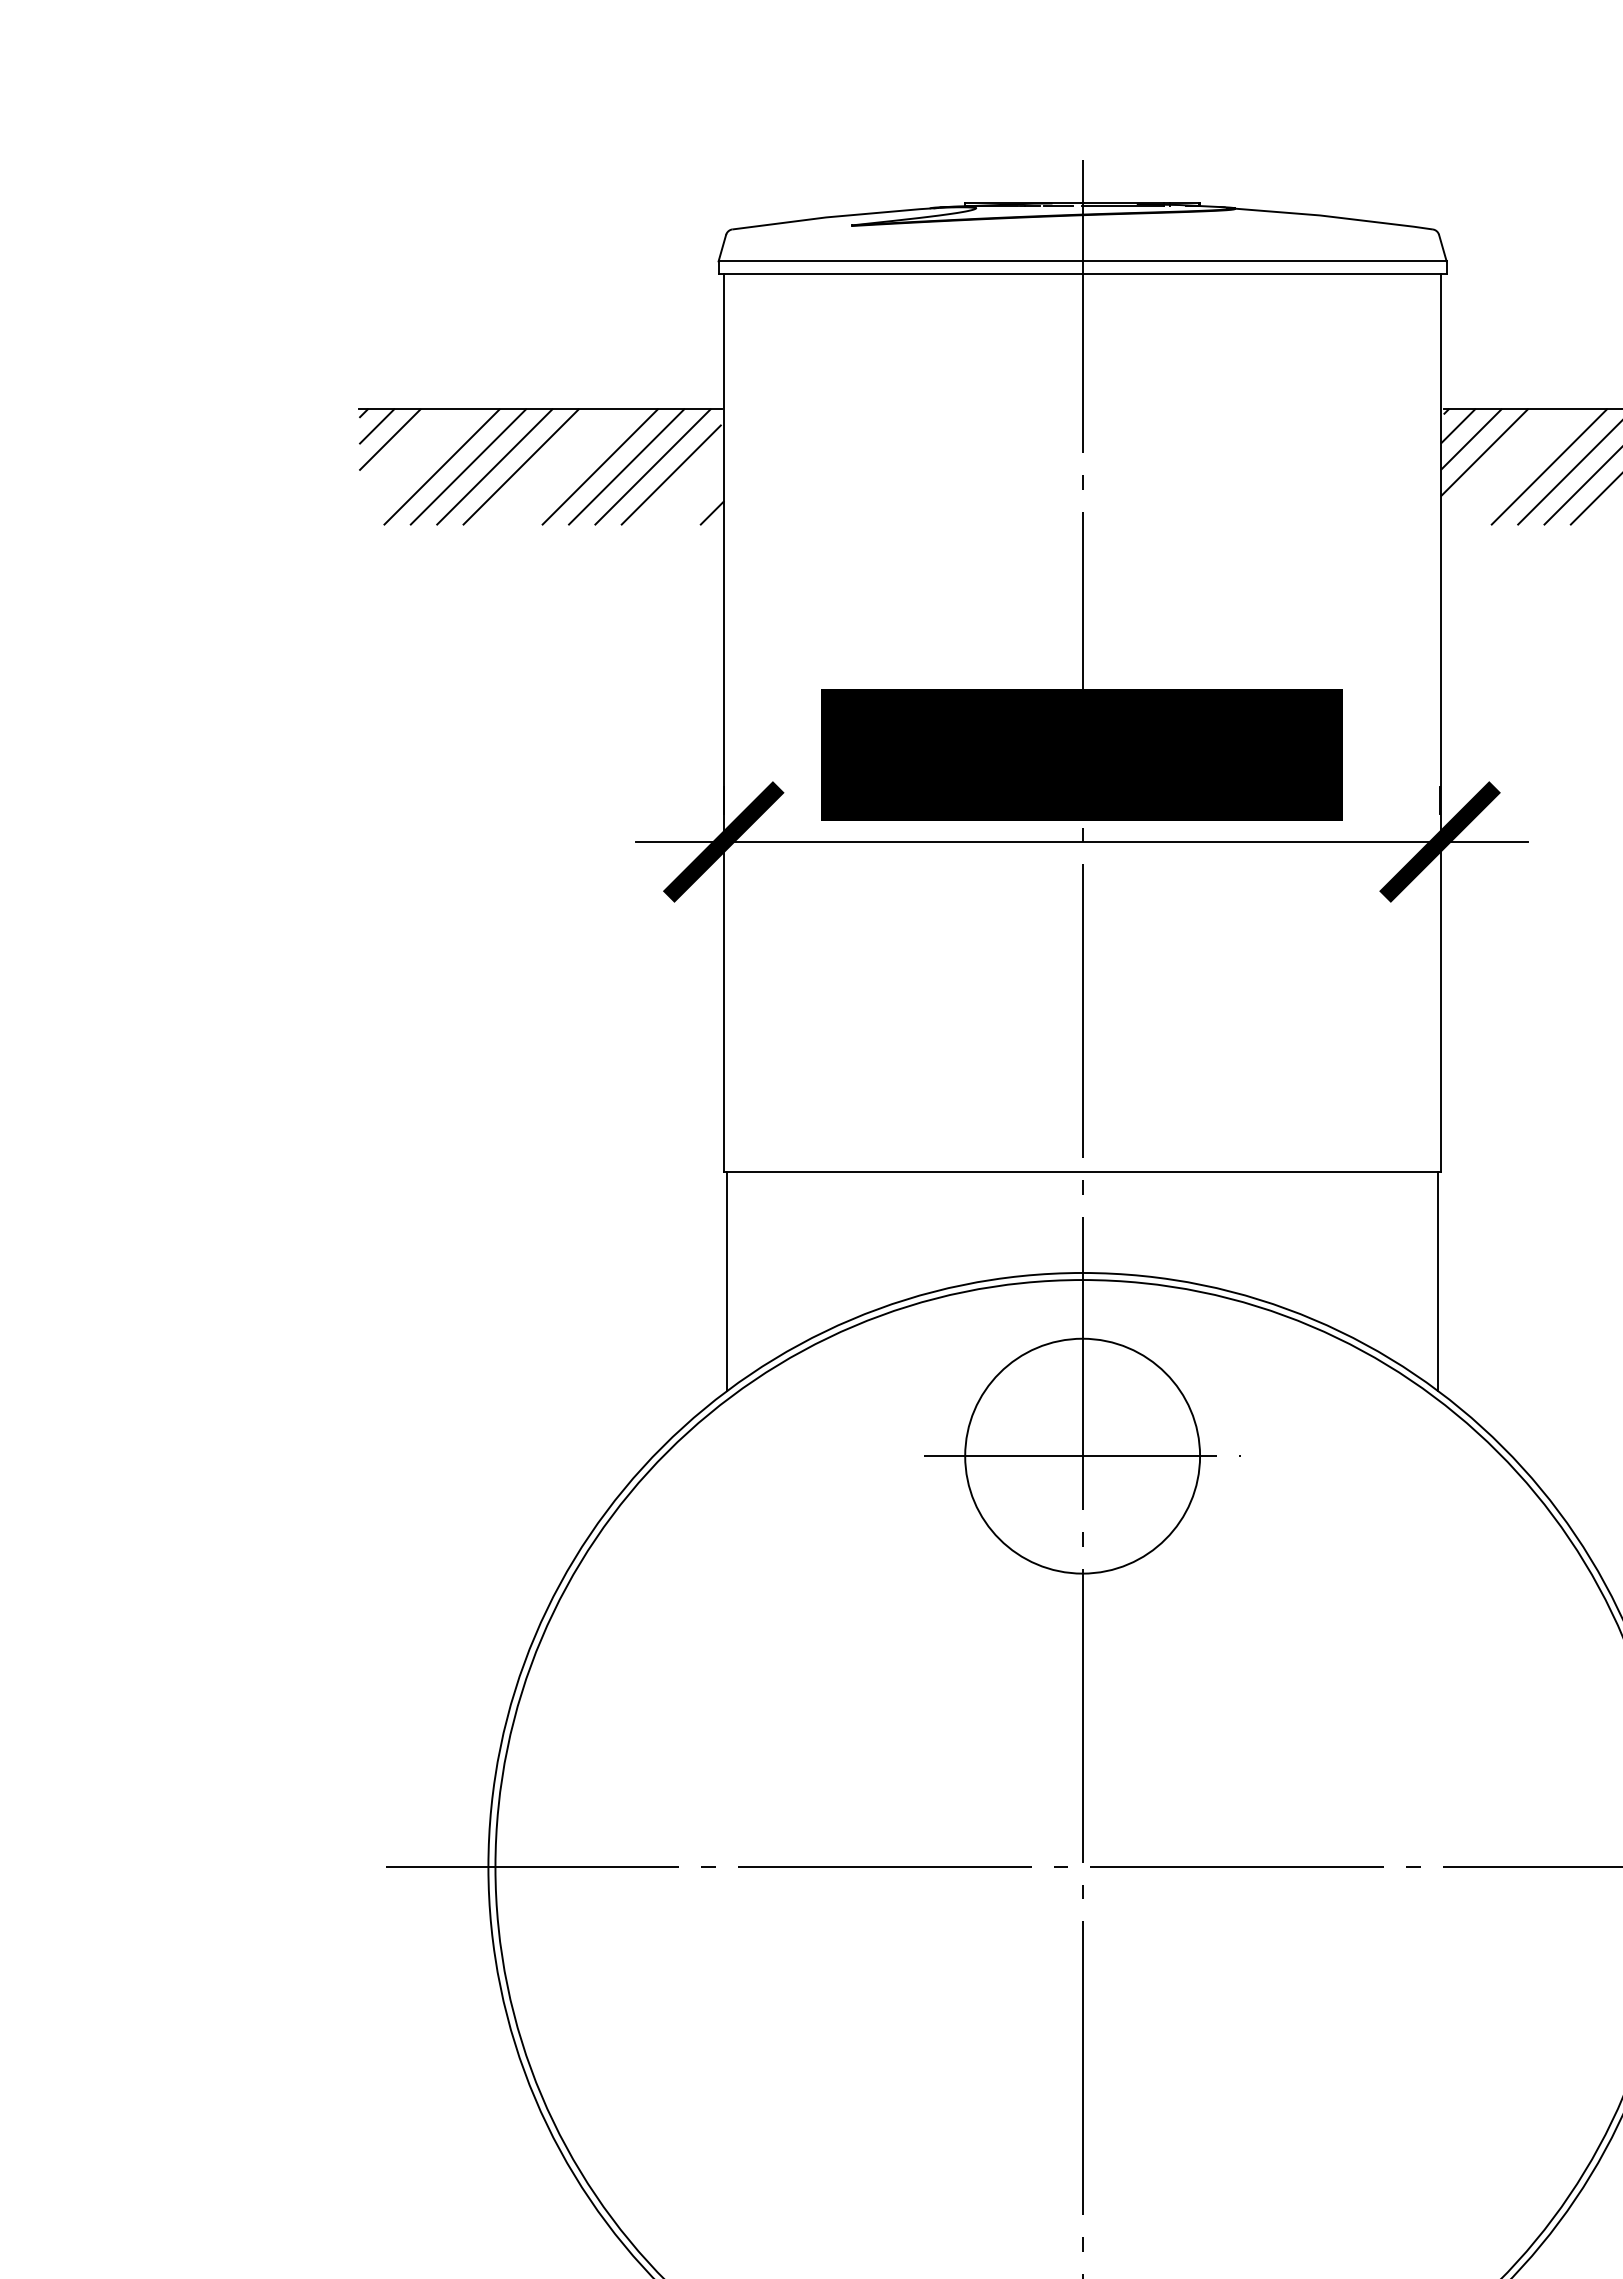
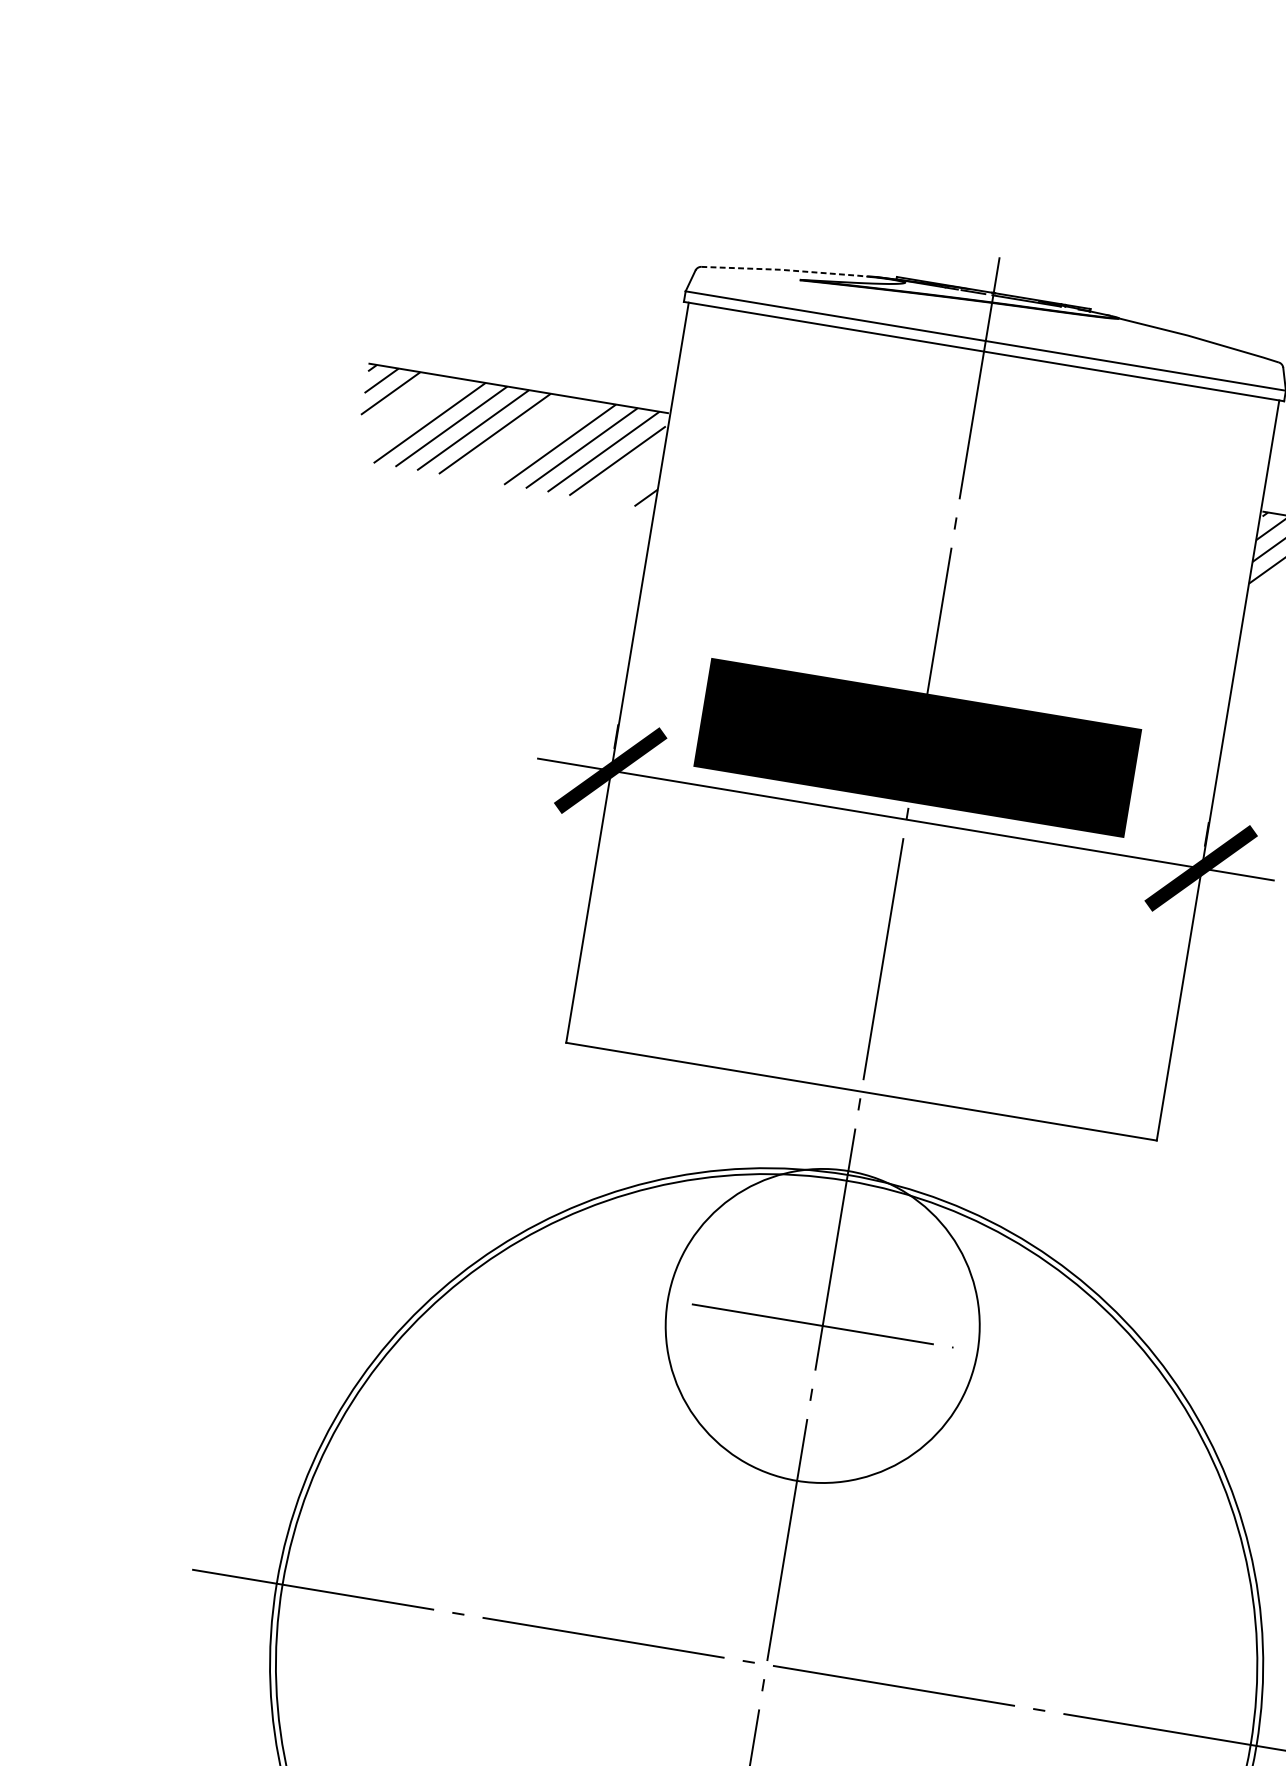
line: (835, 216) -> (788, 270), solid -> dashed
line: (727, 1281) -> (553, 1133), removed
line: (1437, 1281) -> (1139, 1230), removed
circle: (1082, 1455) -> (822, 1325), size x1.6

